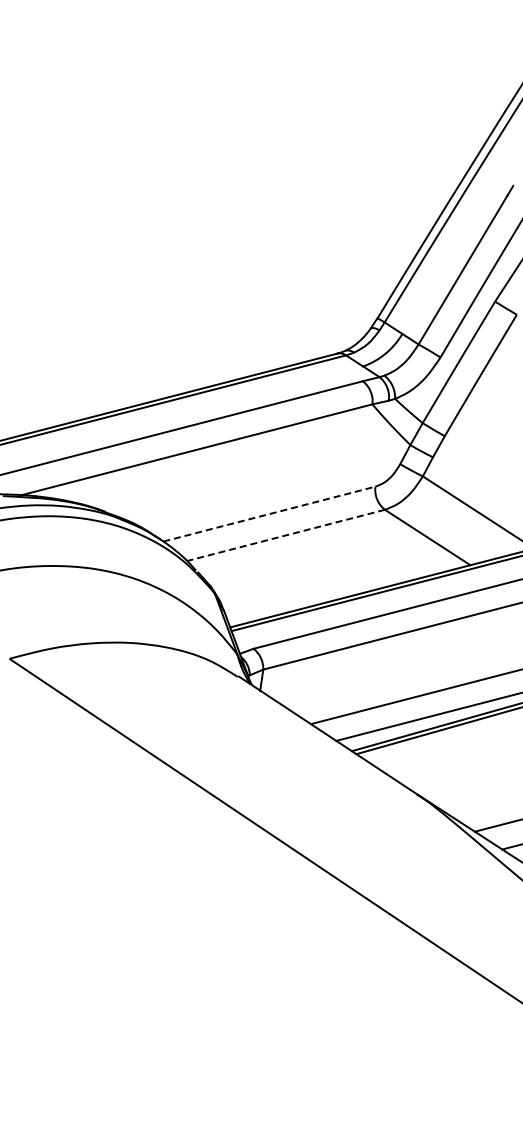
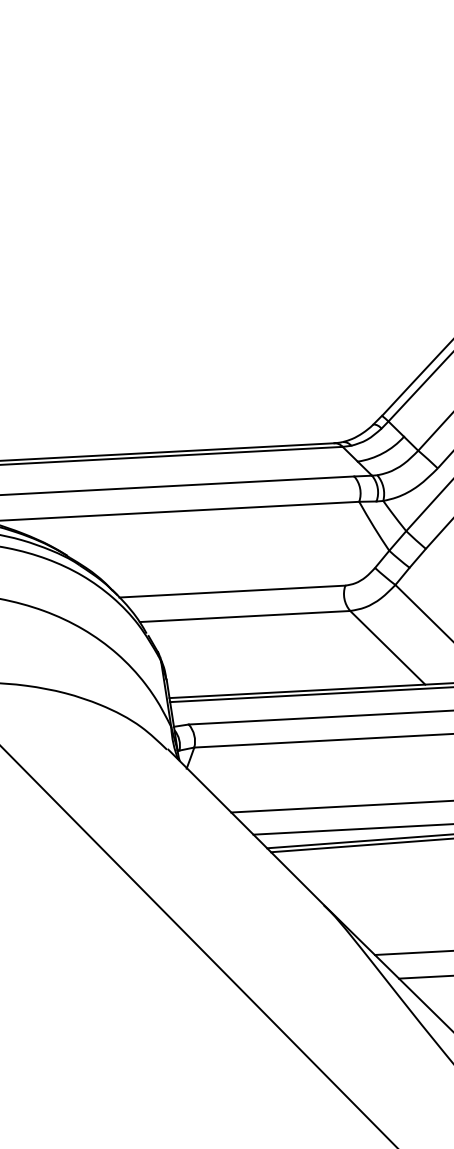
line: (269, 514) -> (232, 591), dashed -> solid
line: (285, 535) -> (244, 616), dashed -> solid

